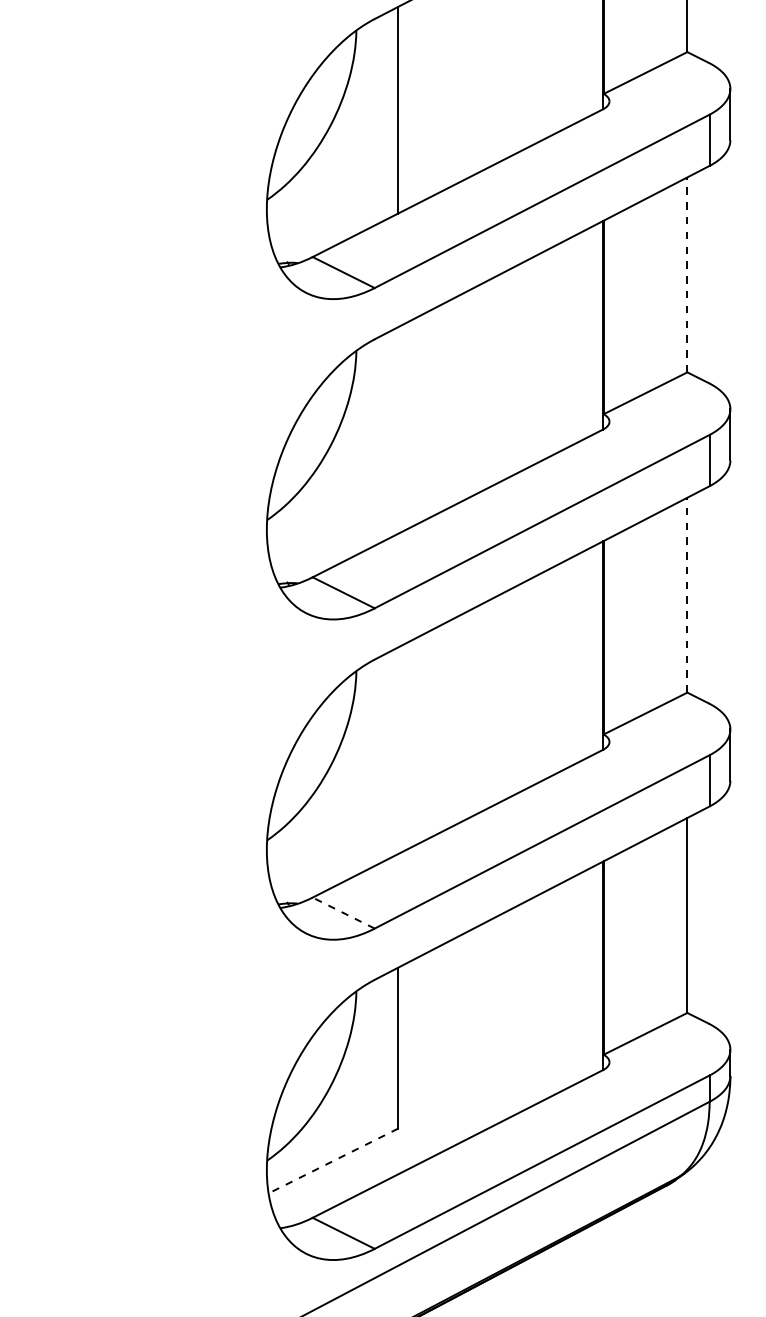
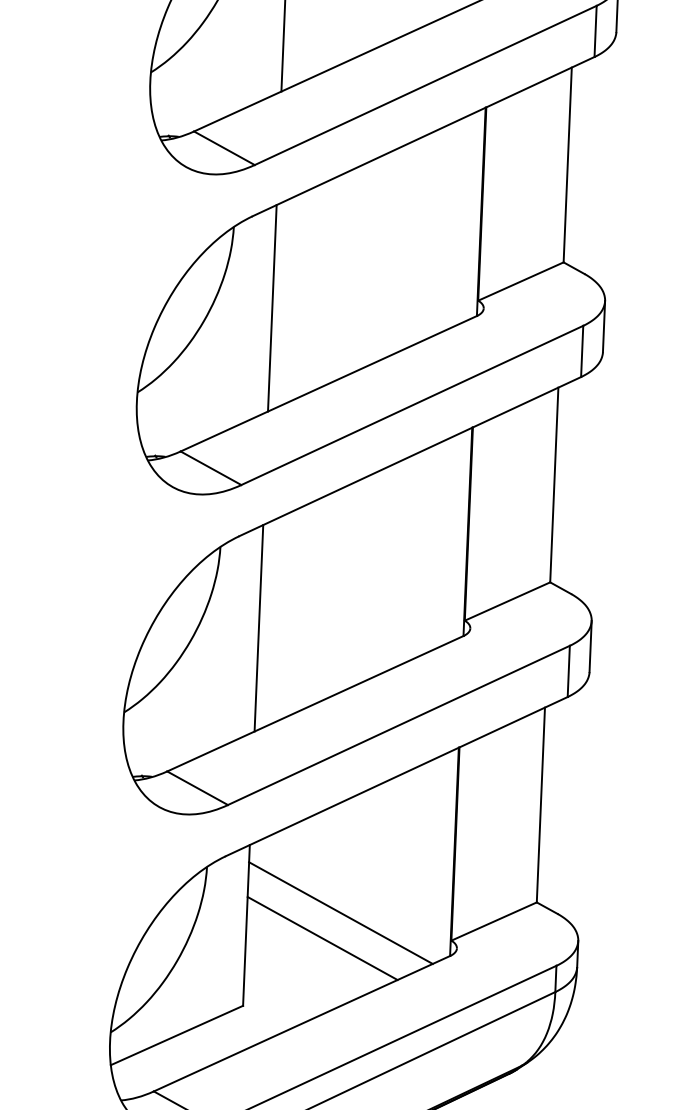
line: (687, 274) -> (567, 164), dashed -> solid
line: (398, 430) -> (272, 308), added
line: (687, 594) -> (554, 484), dashed -> solid
line: (398, 750) -> (259, 628), added
line: (343, 913) -> (197, 788), dashed -> solid
line: (492, 1031) -> (341, 912), added
line: (474, 1057) -> (322, 937), added
line: (333, 1161) -> (177, 1036), dashed -> solid

